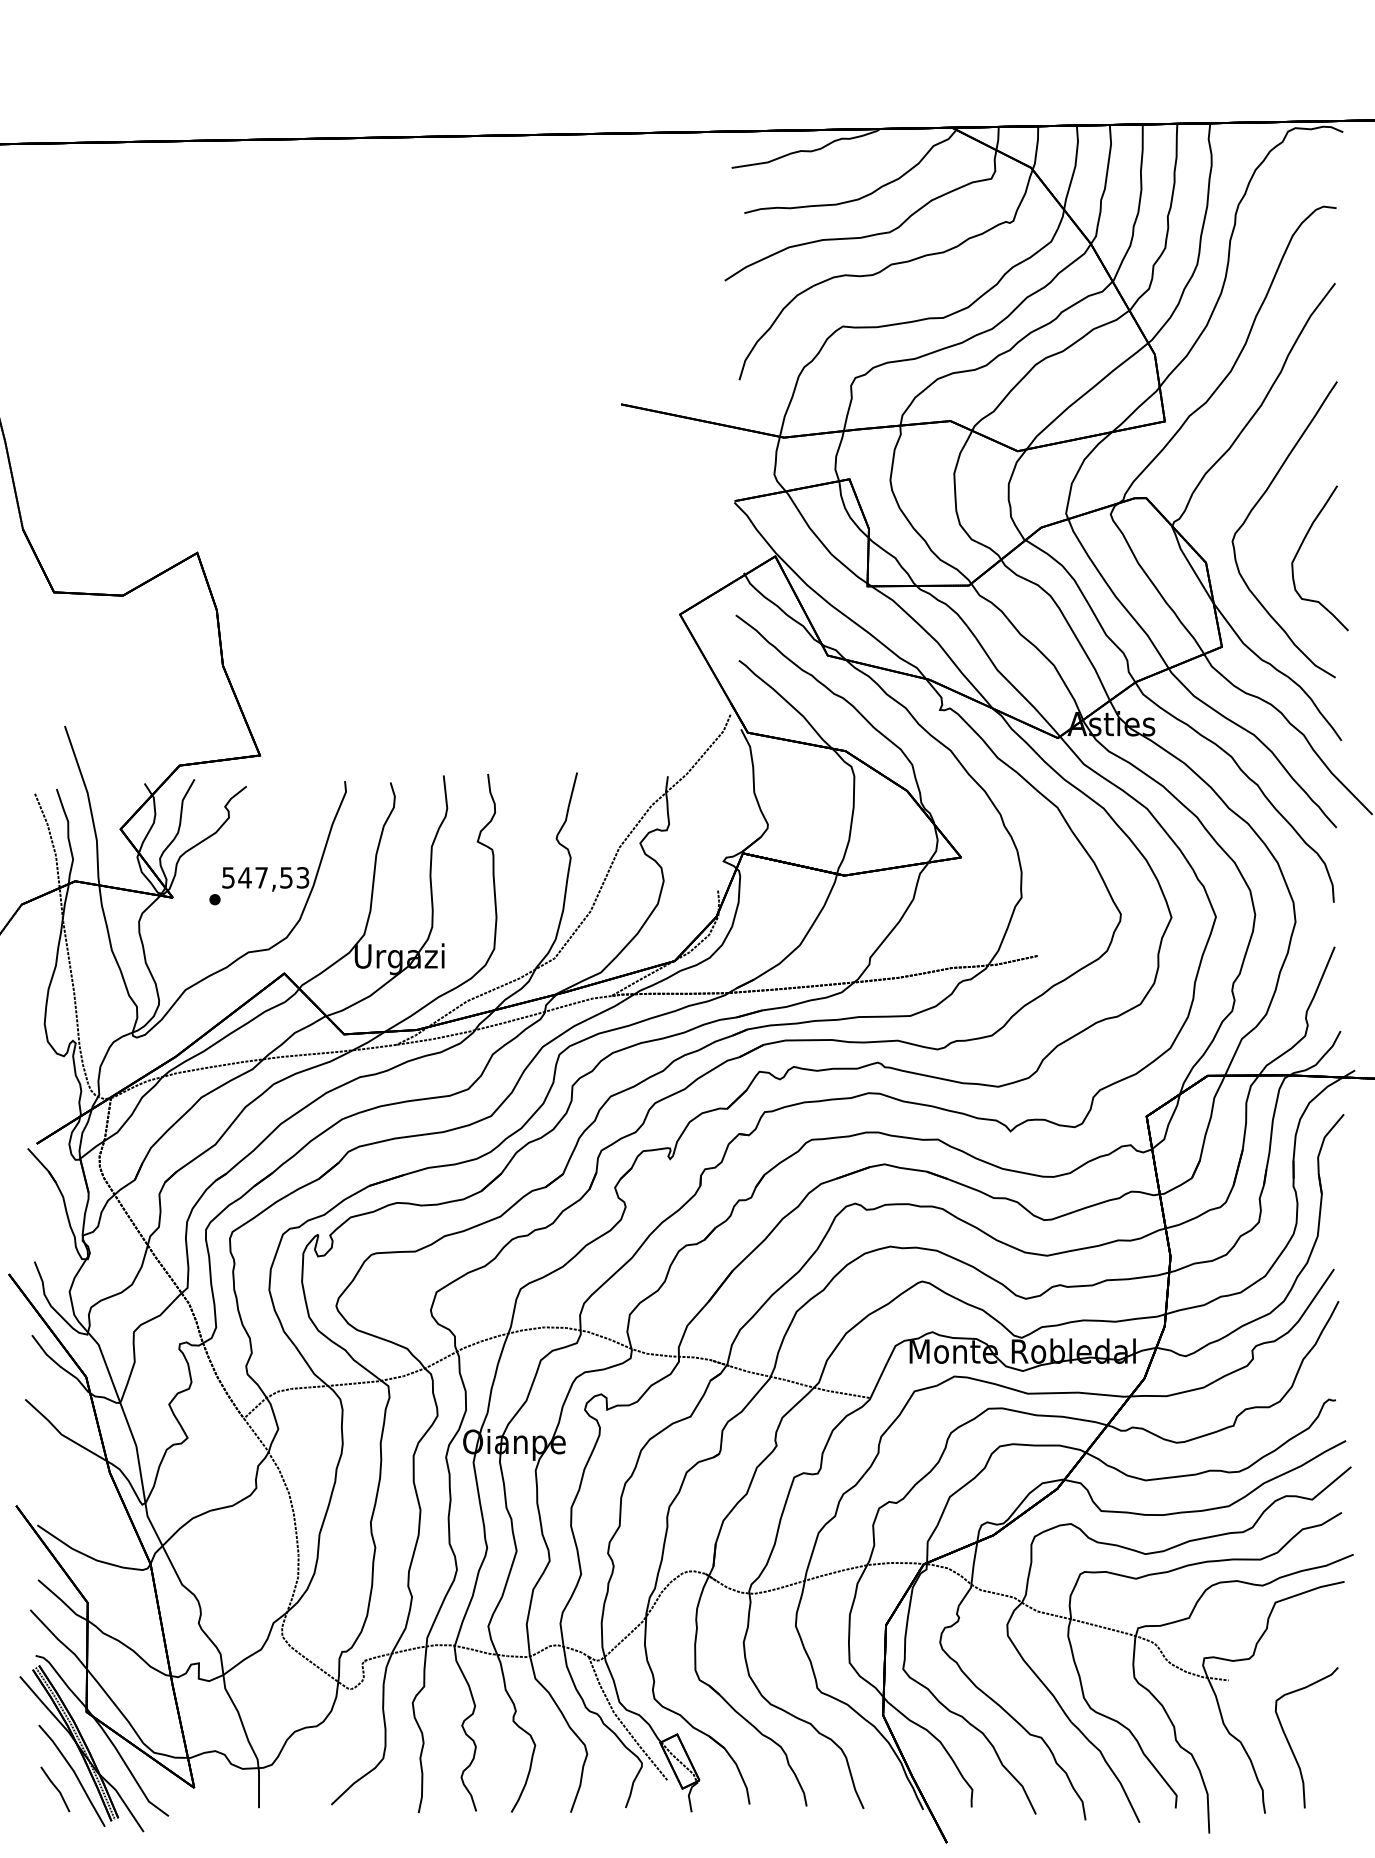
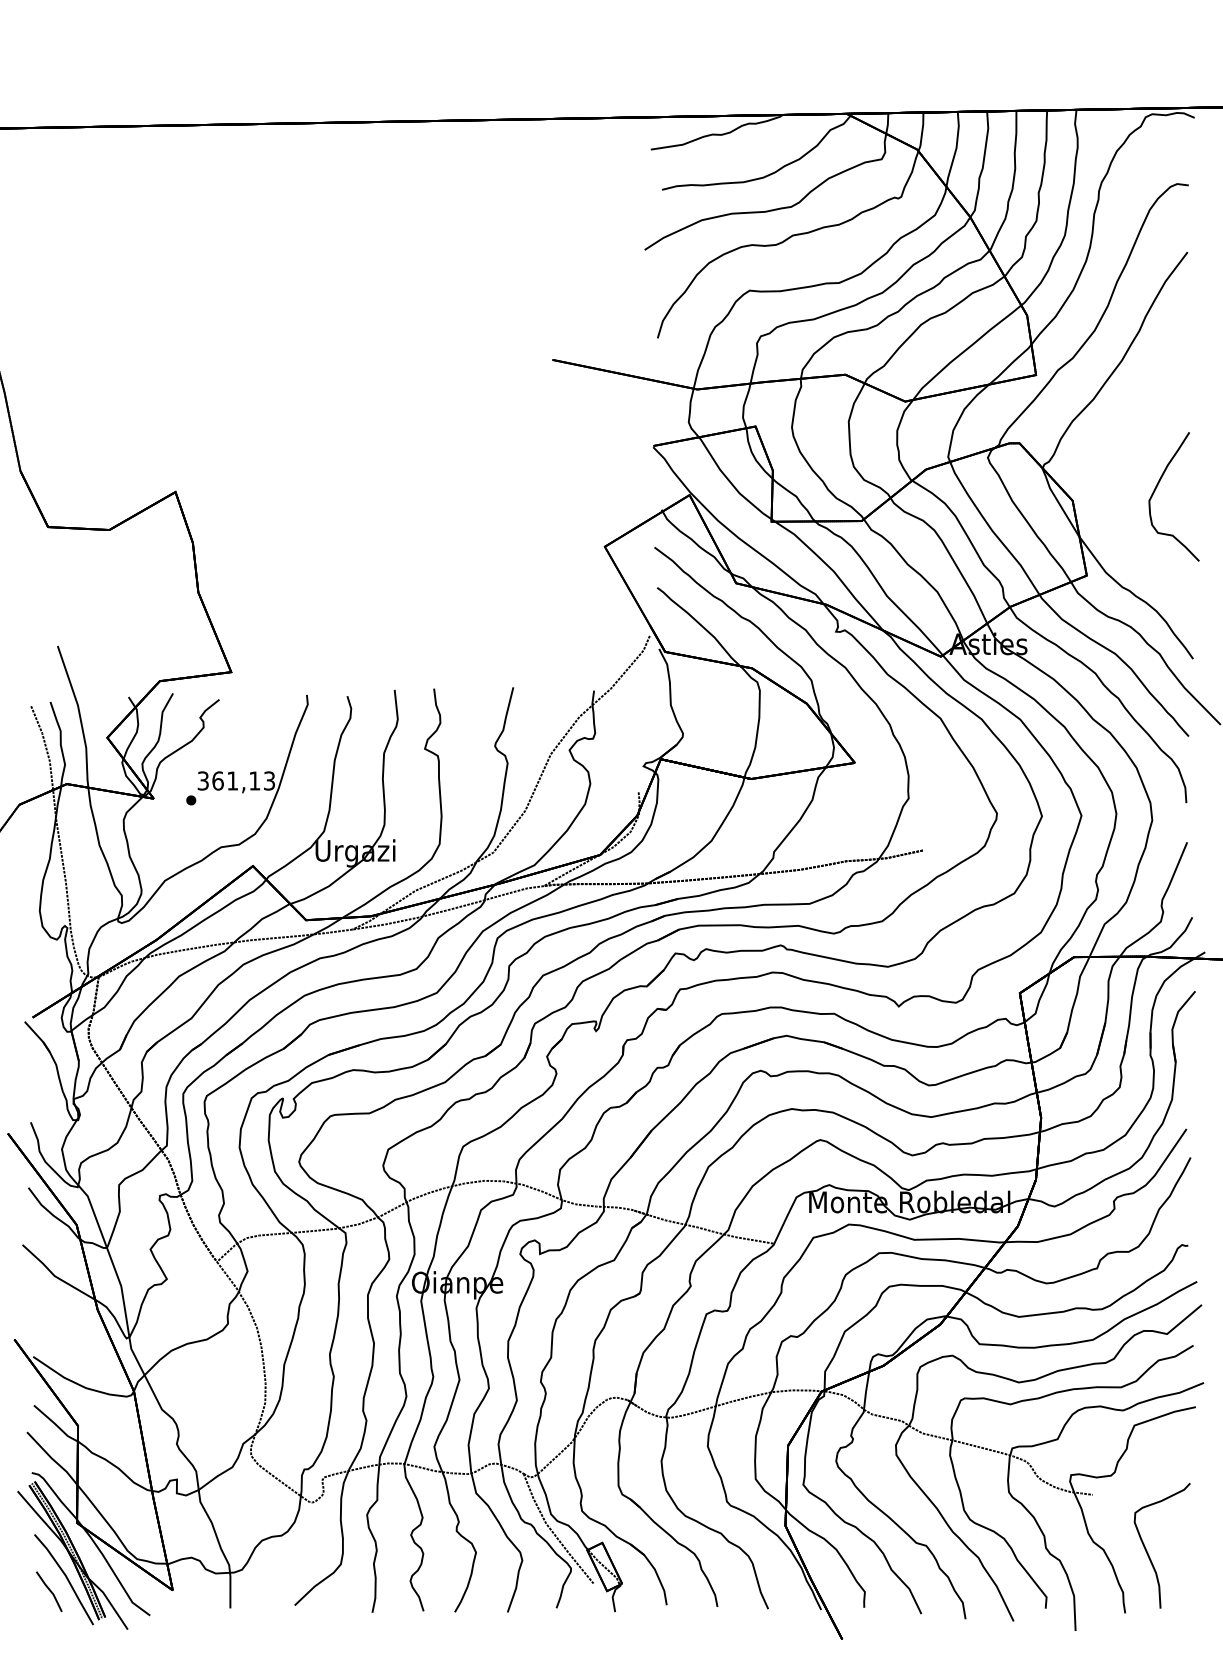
part: (1254, 508) -> (1115, 452), removed
text: (257, 877) -> (229, 780), 547,53 -> 361,13

